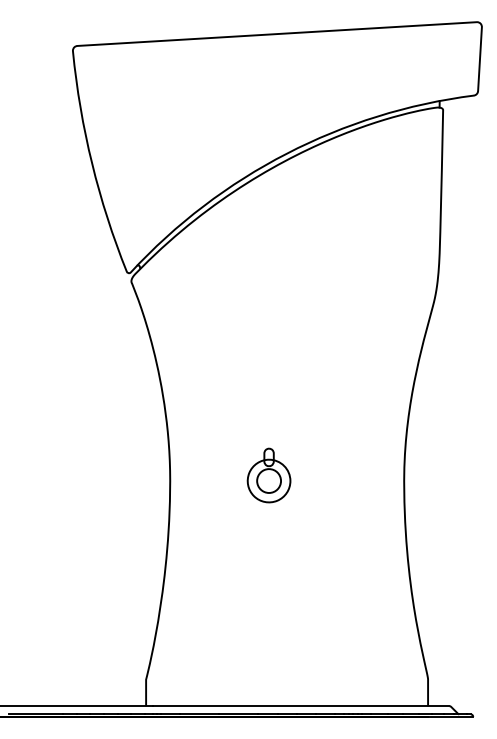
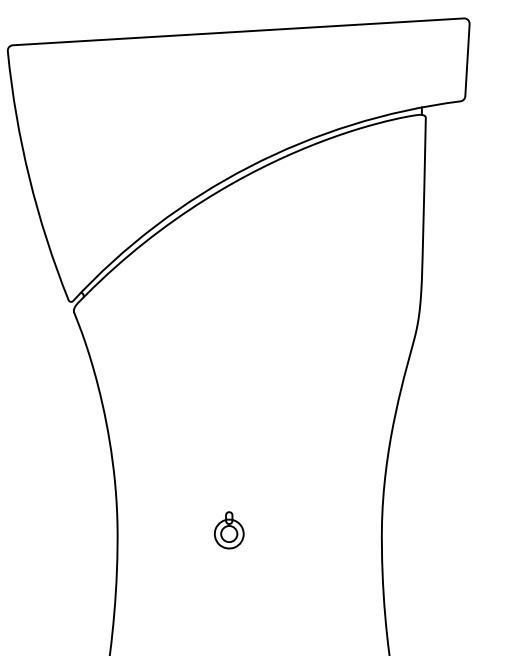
part: (268, 475) -> (228, 530), size x0.6

